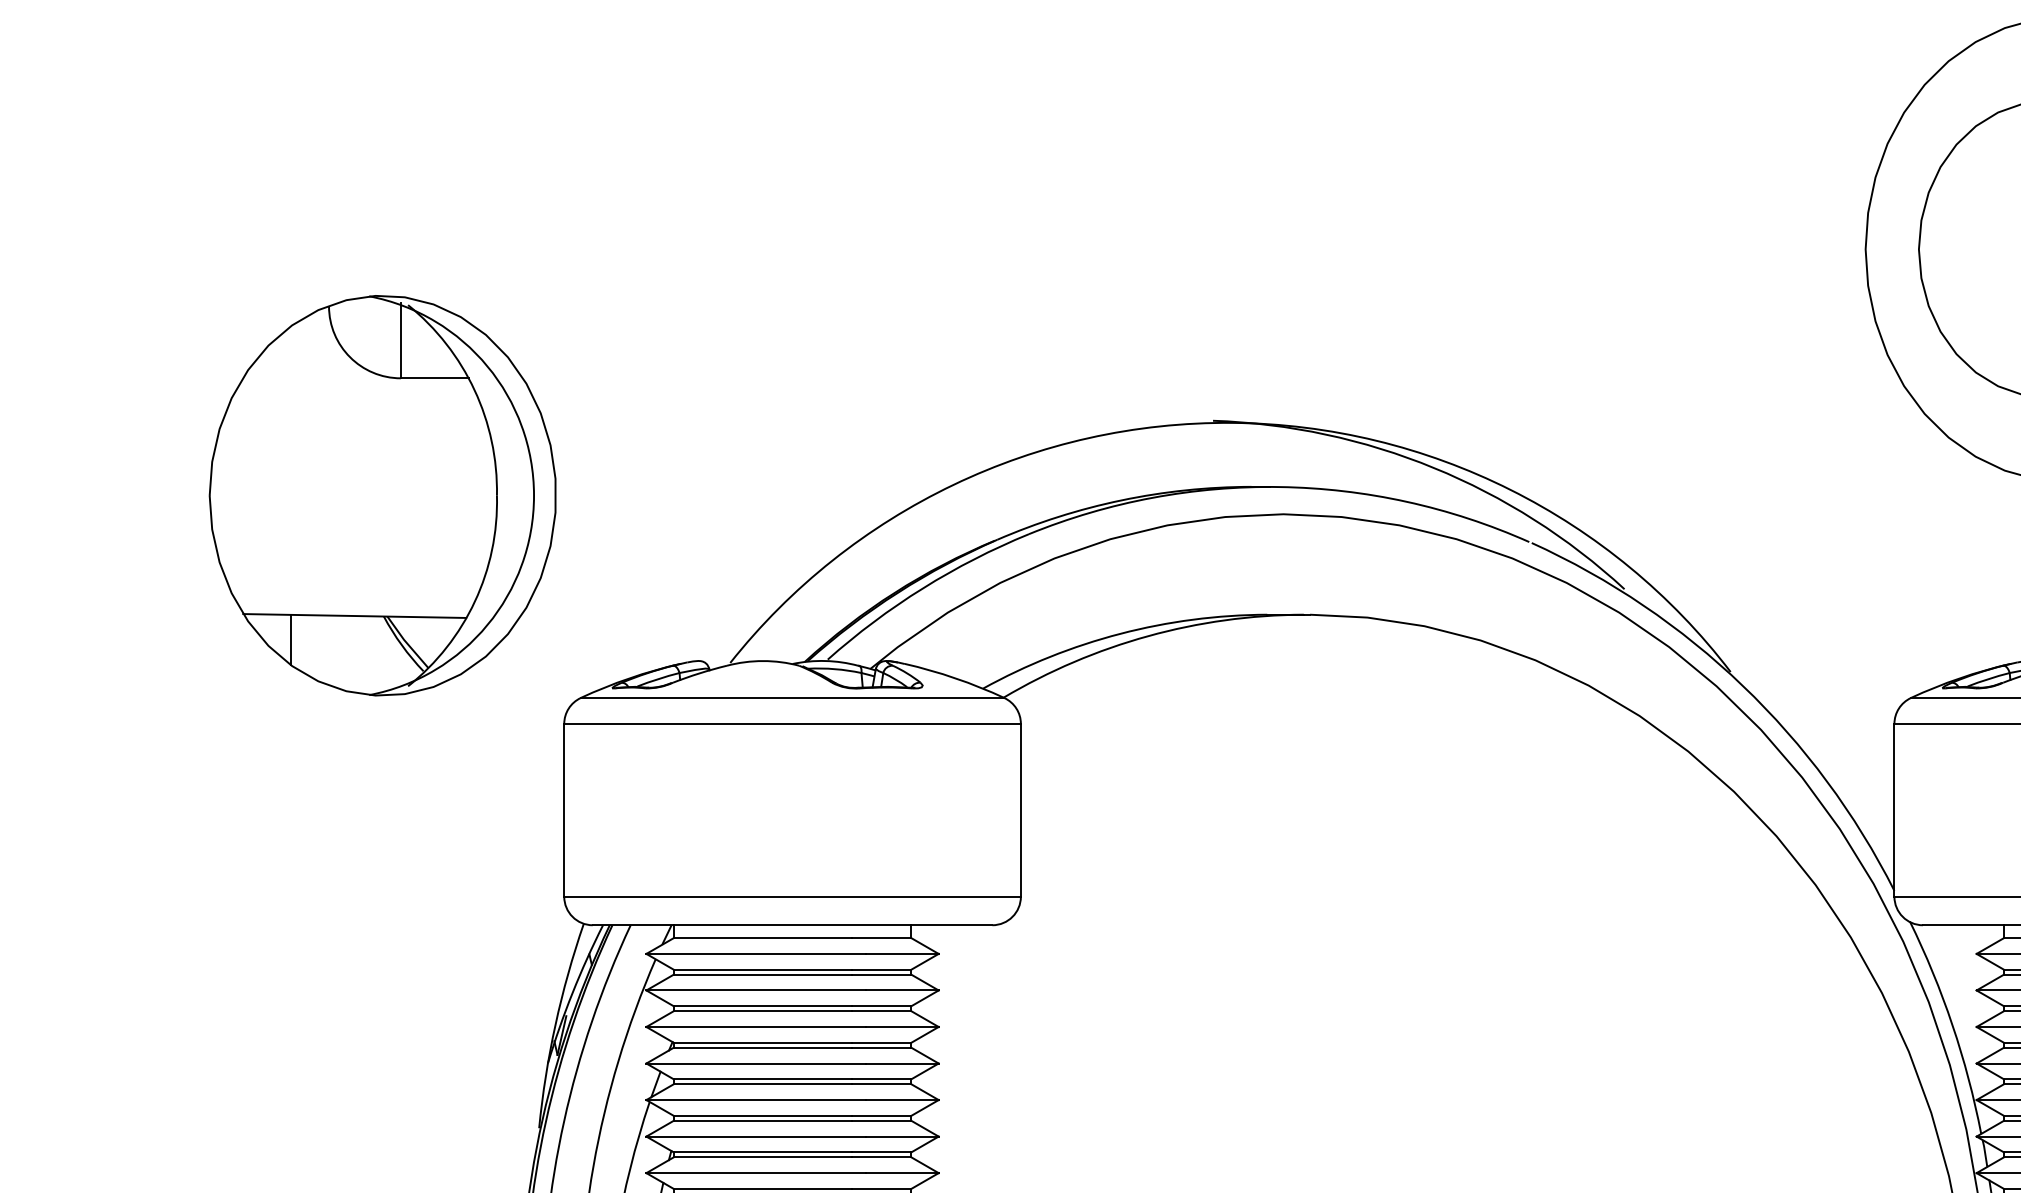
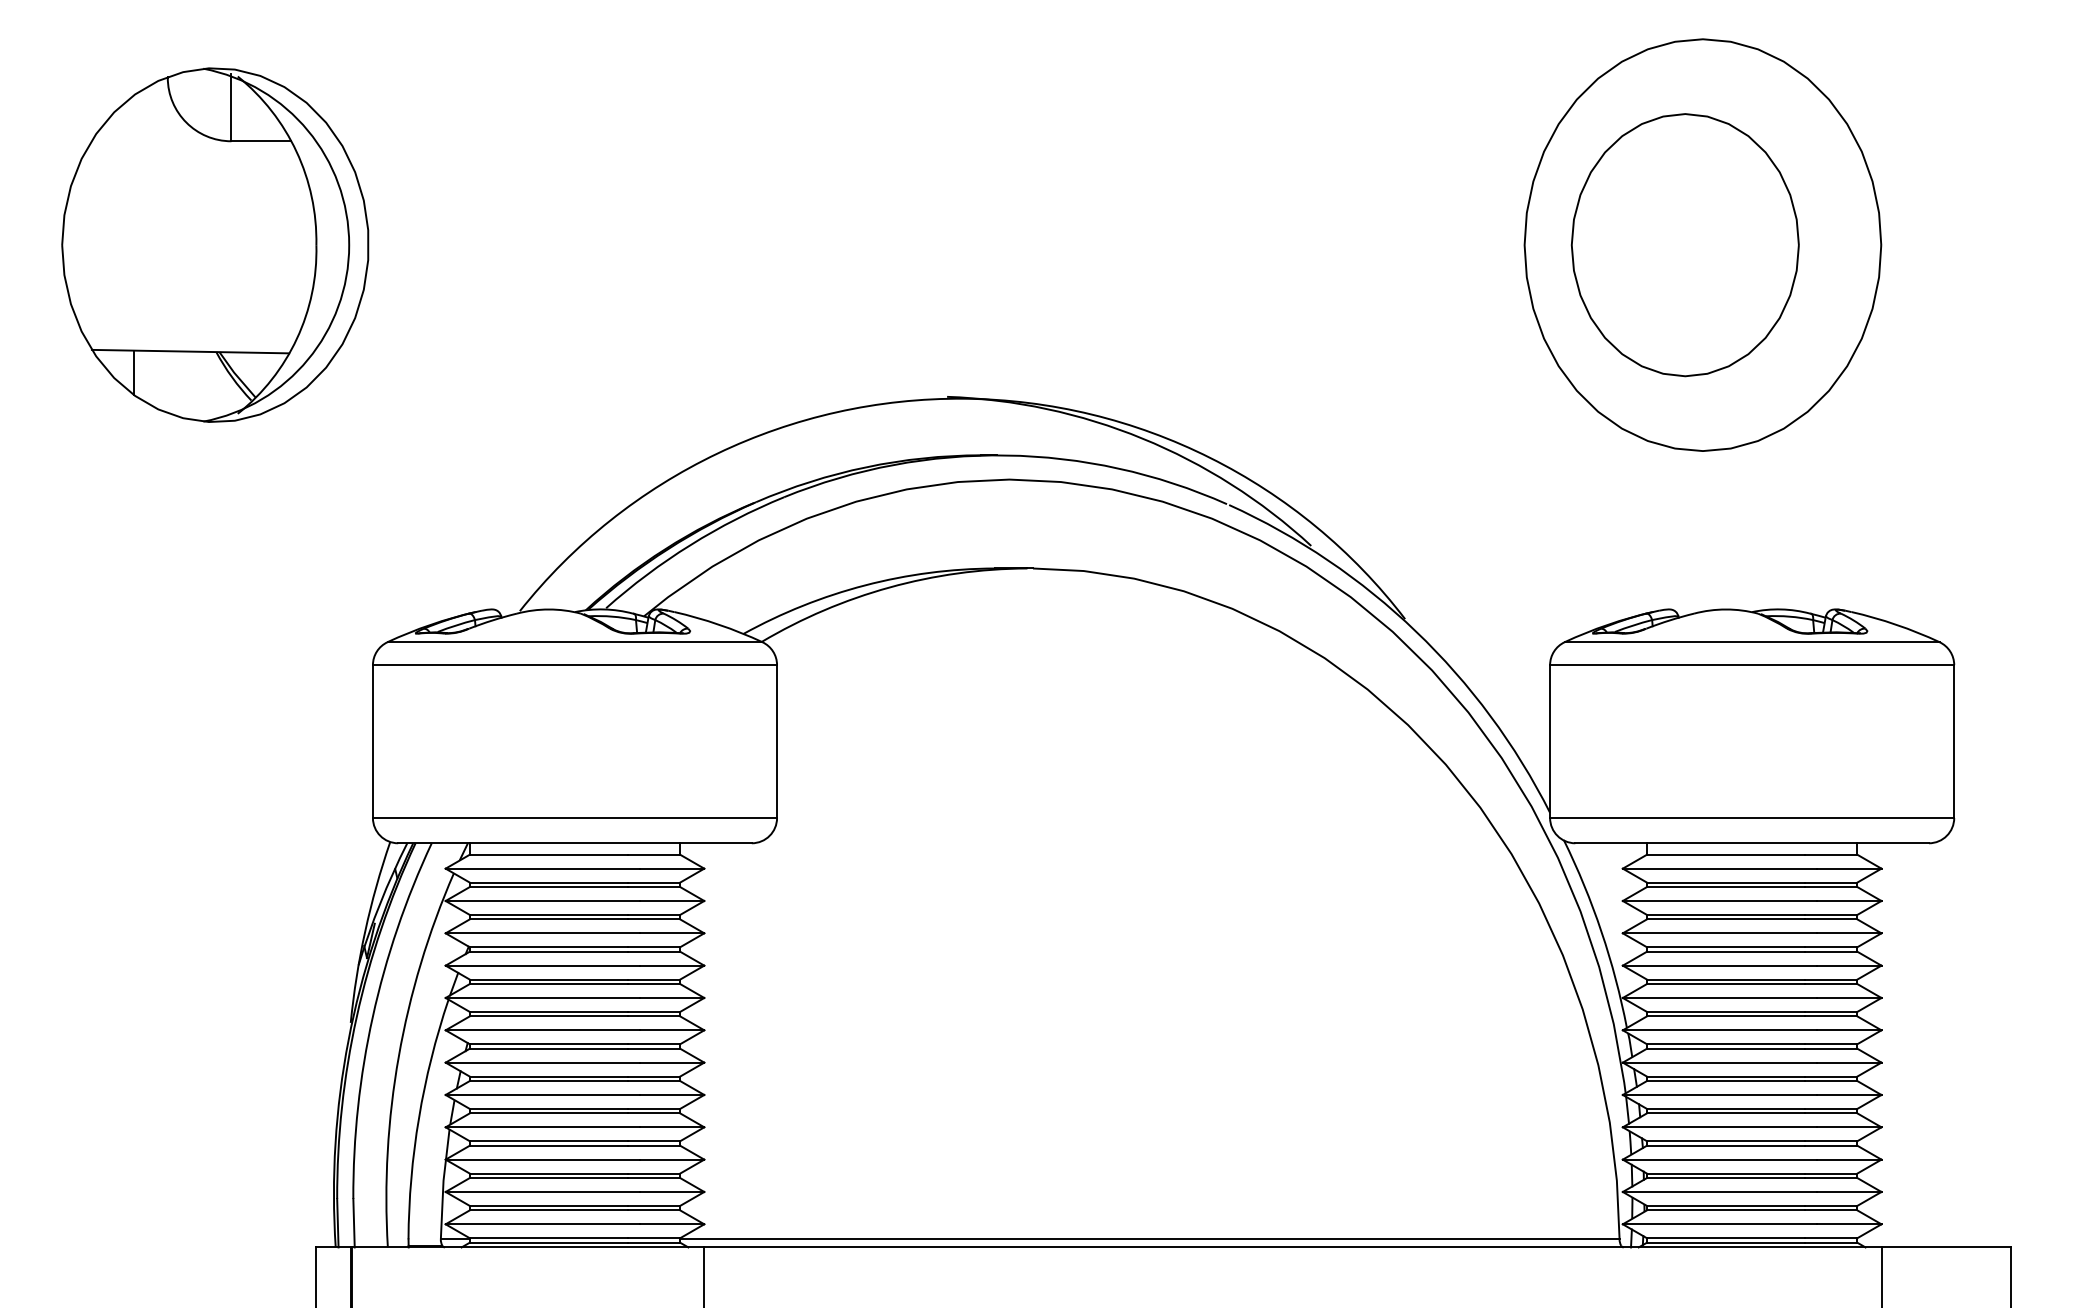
part: (382, 494) -> (215, 244), moved

